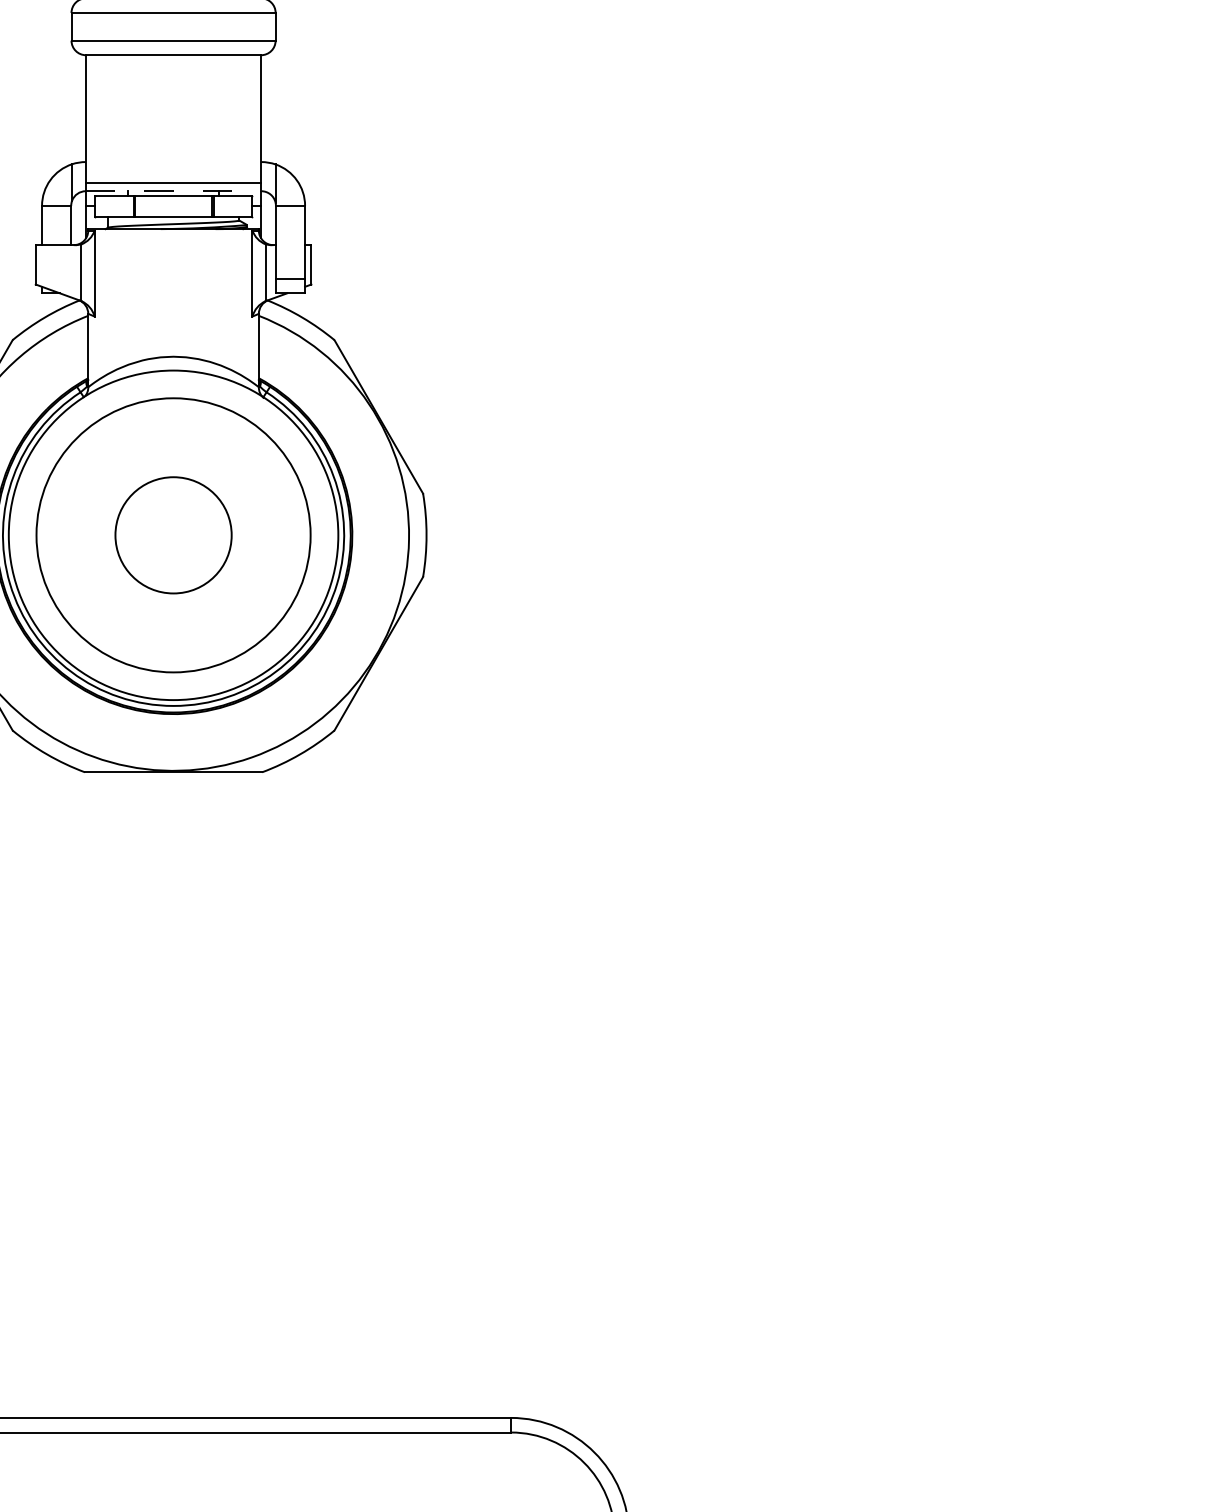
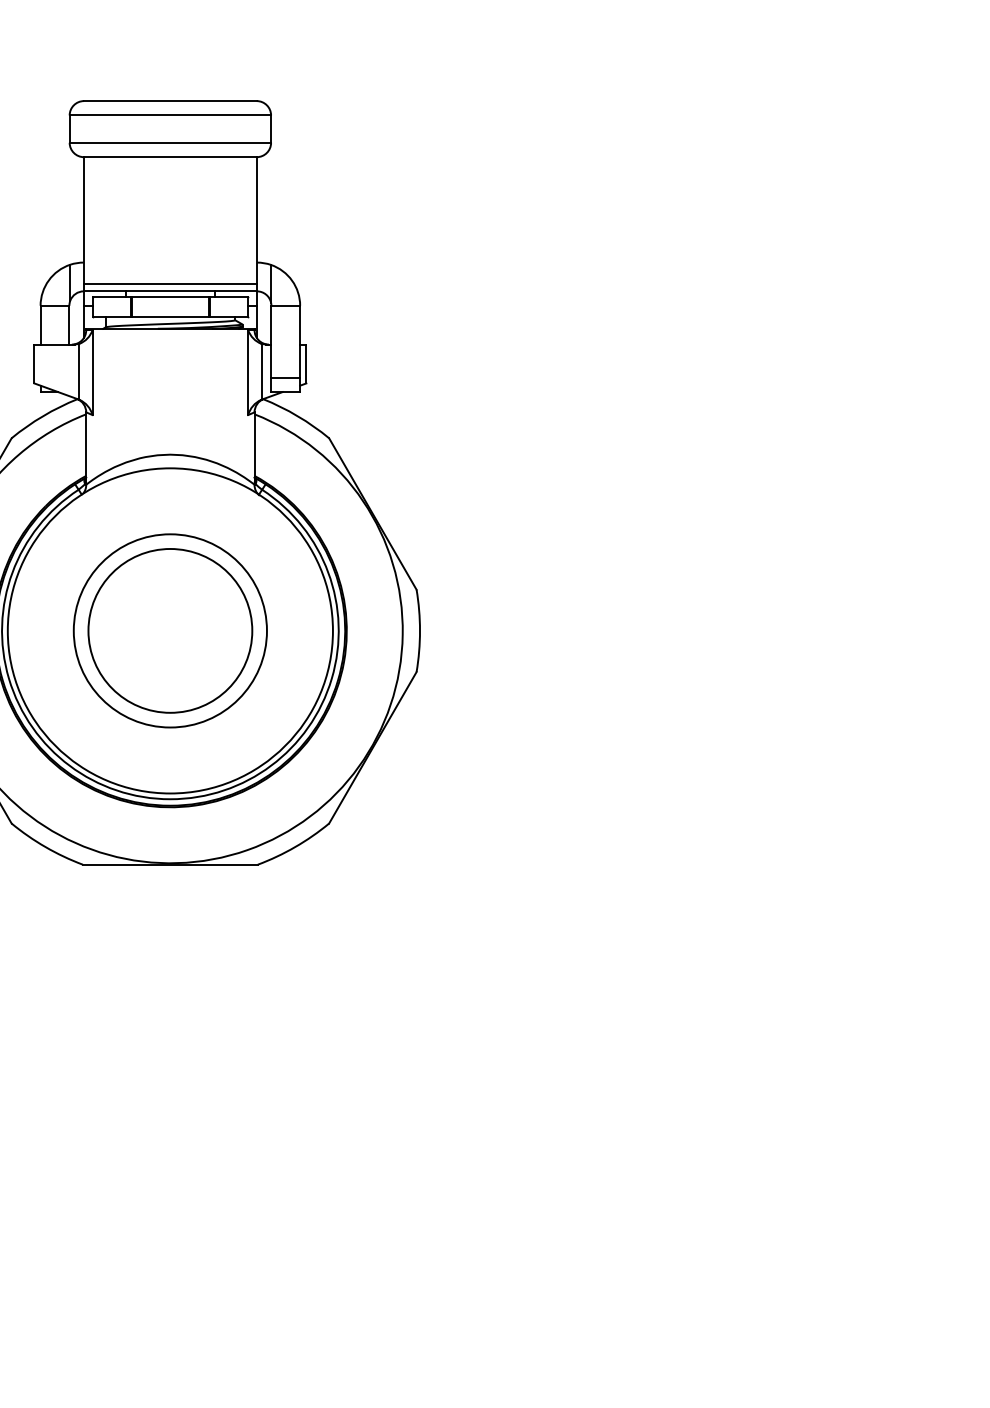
line: (174, 191) -> (171, 291), dashed -> solid
circle: (173, 535) -> (170, 631), size x0.71
circle: (173, 535) -> (170, 631), size x1.43

